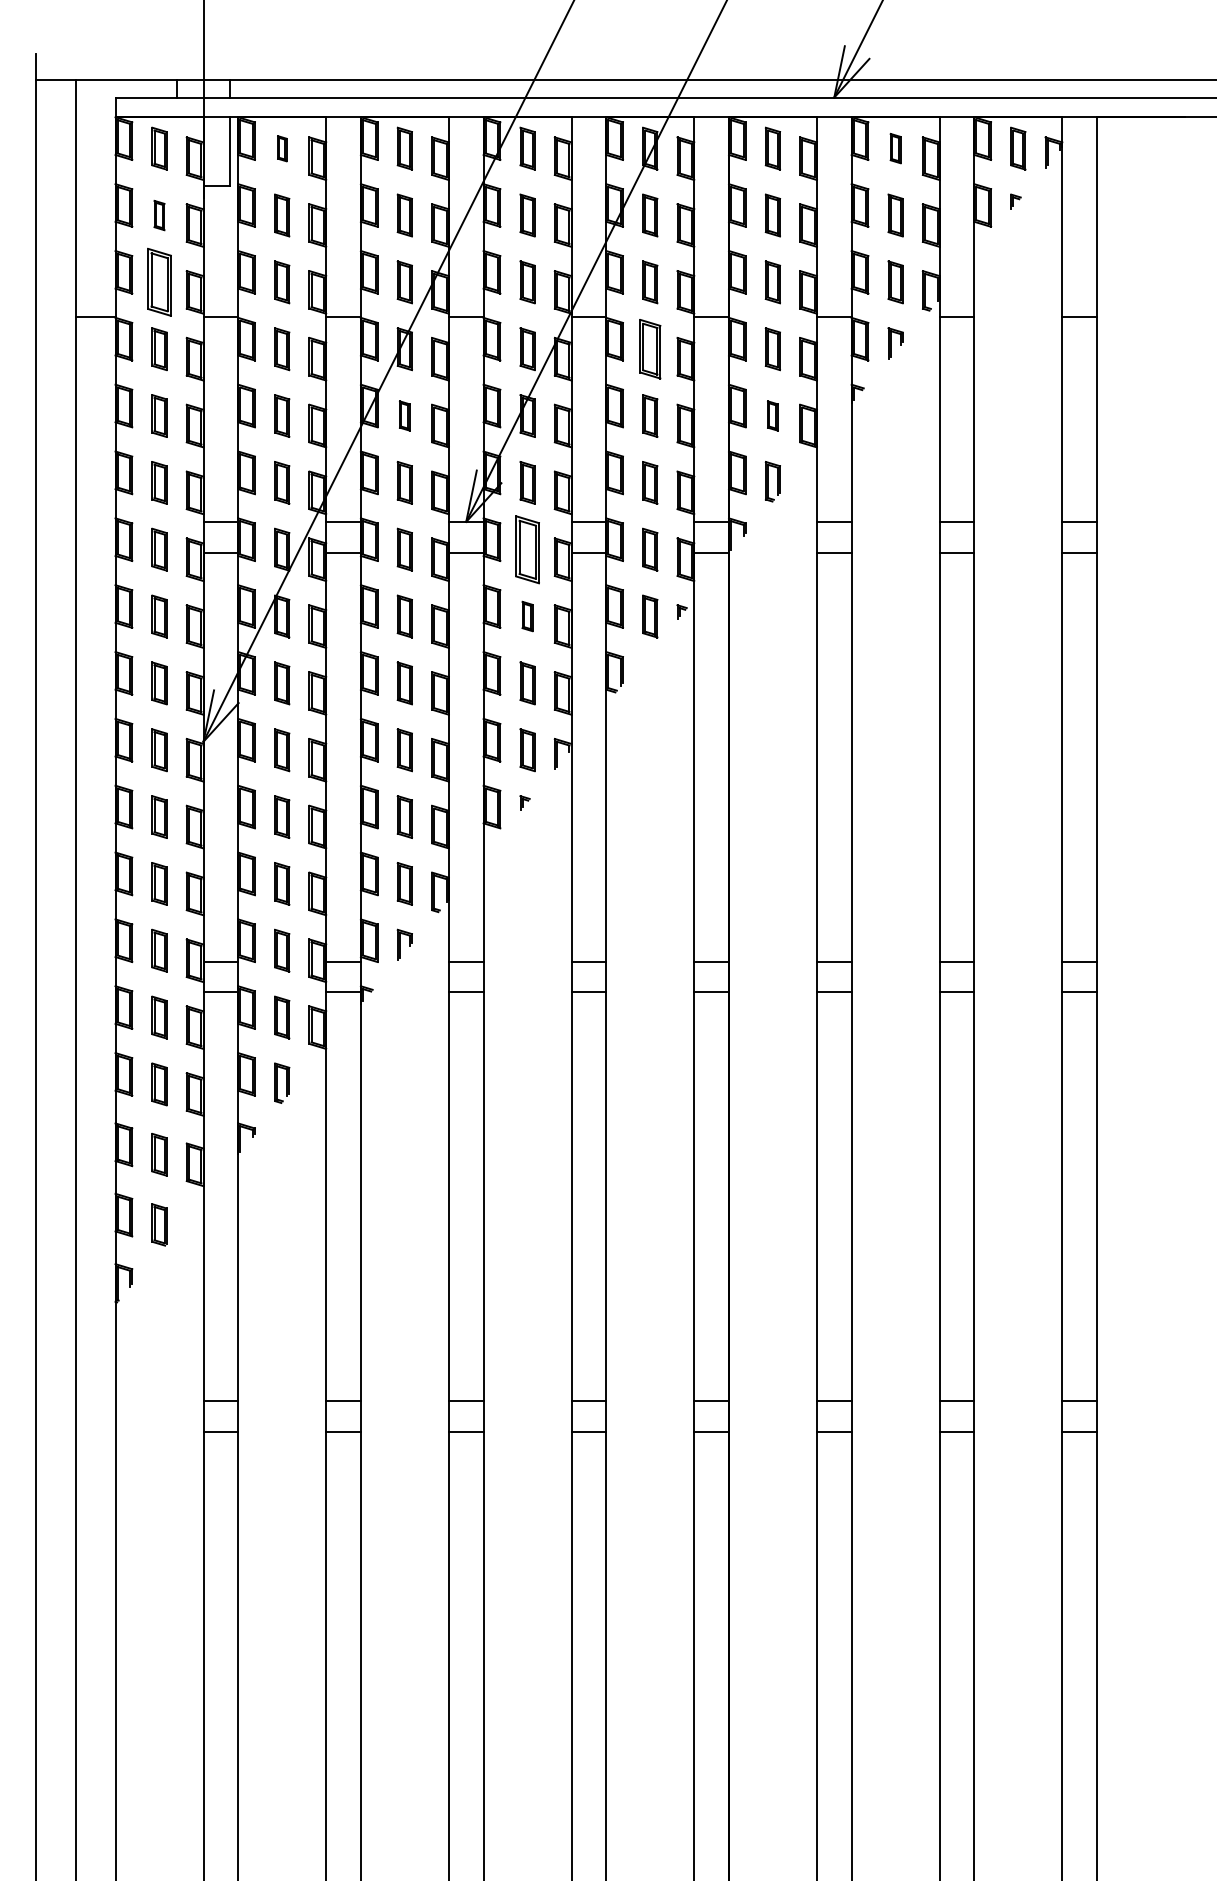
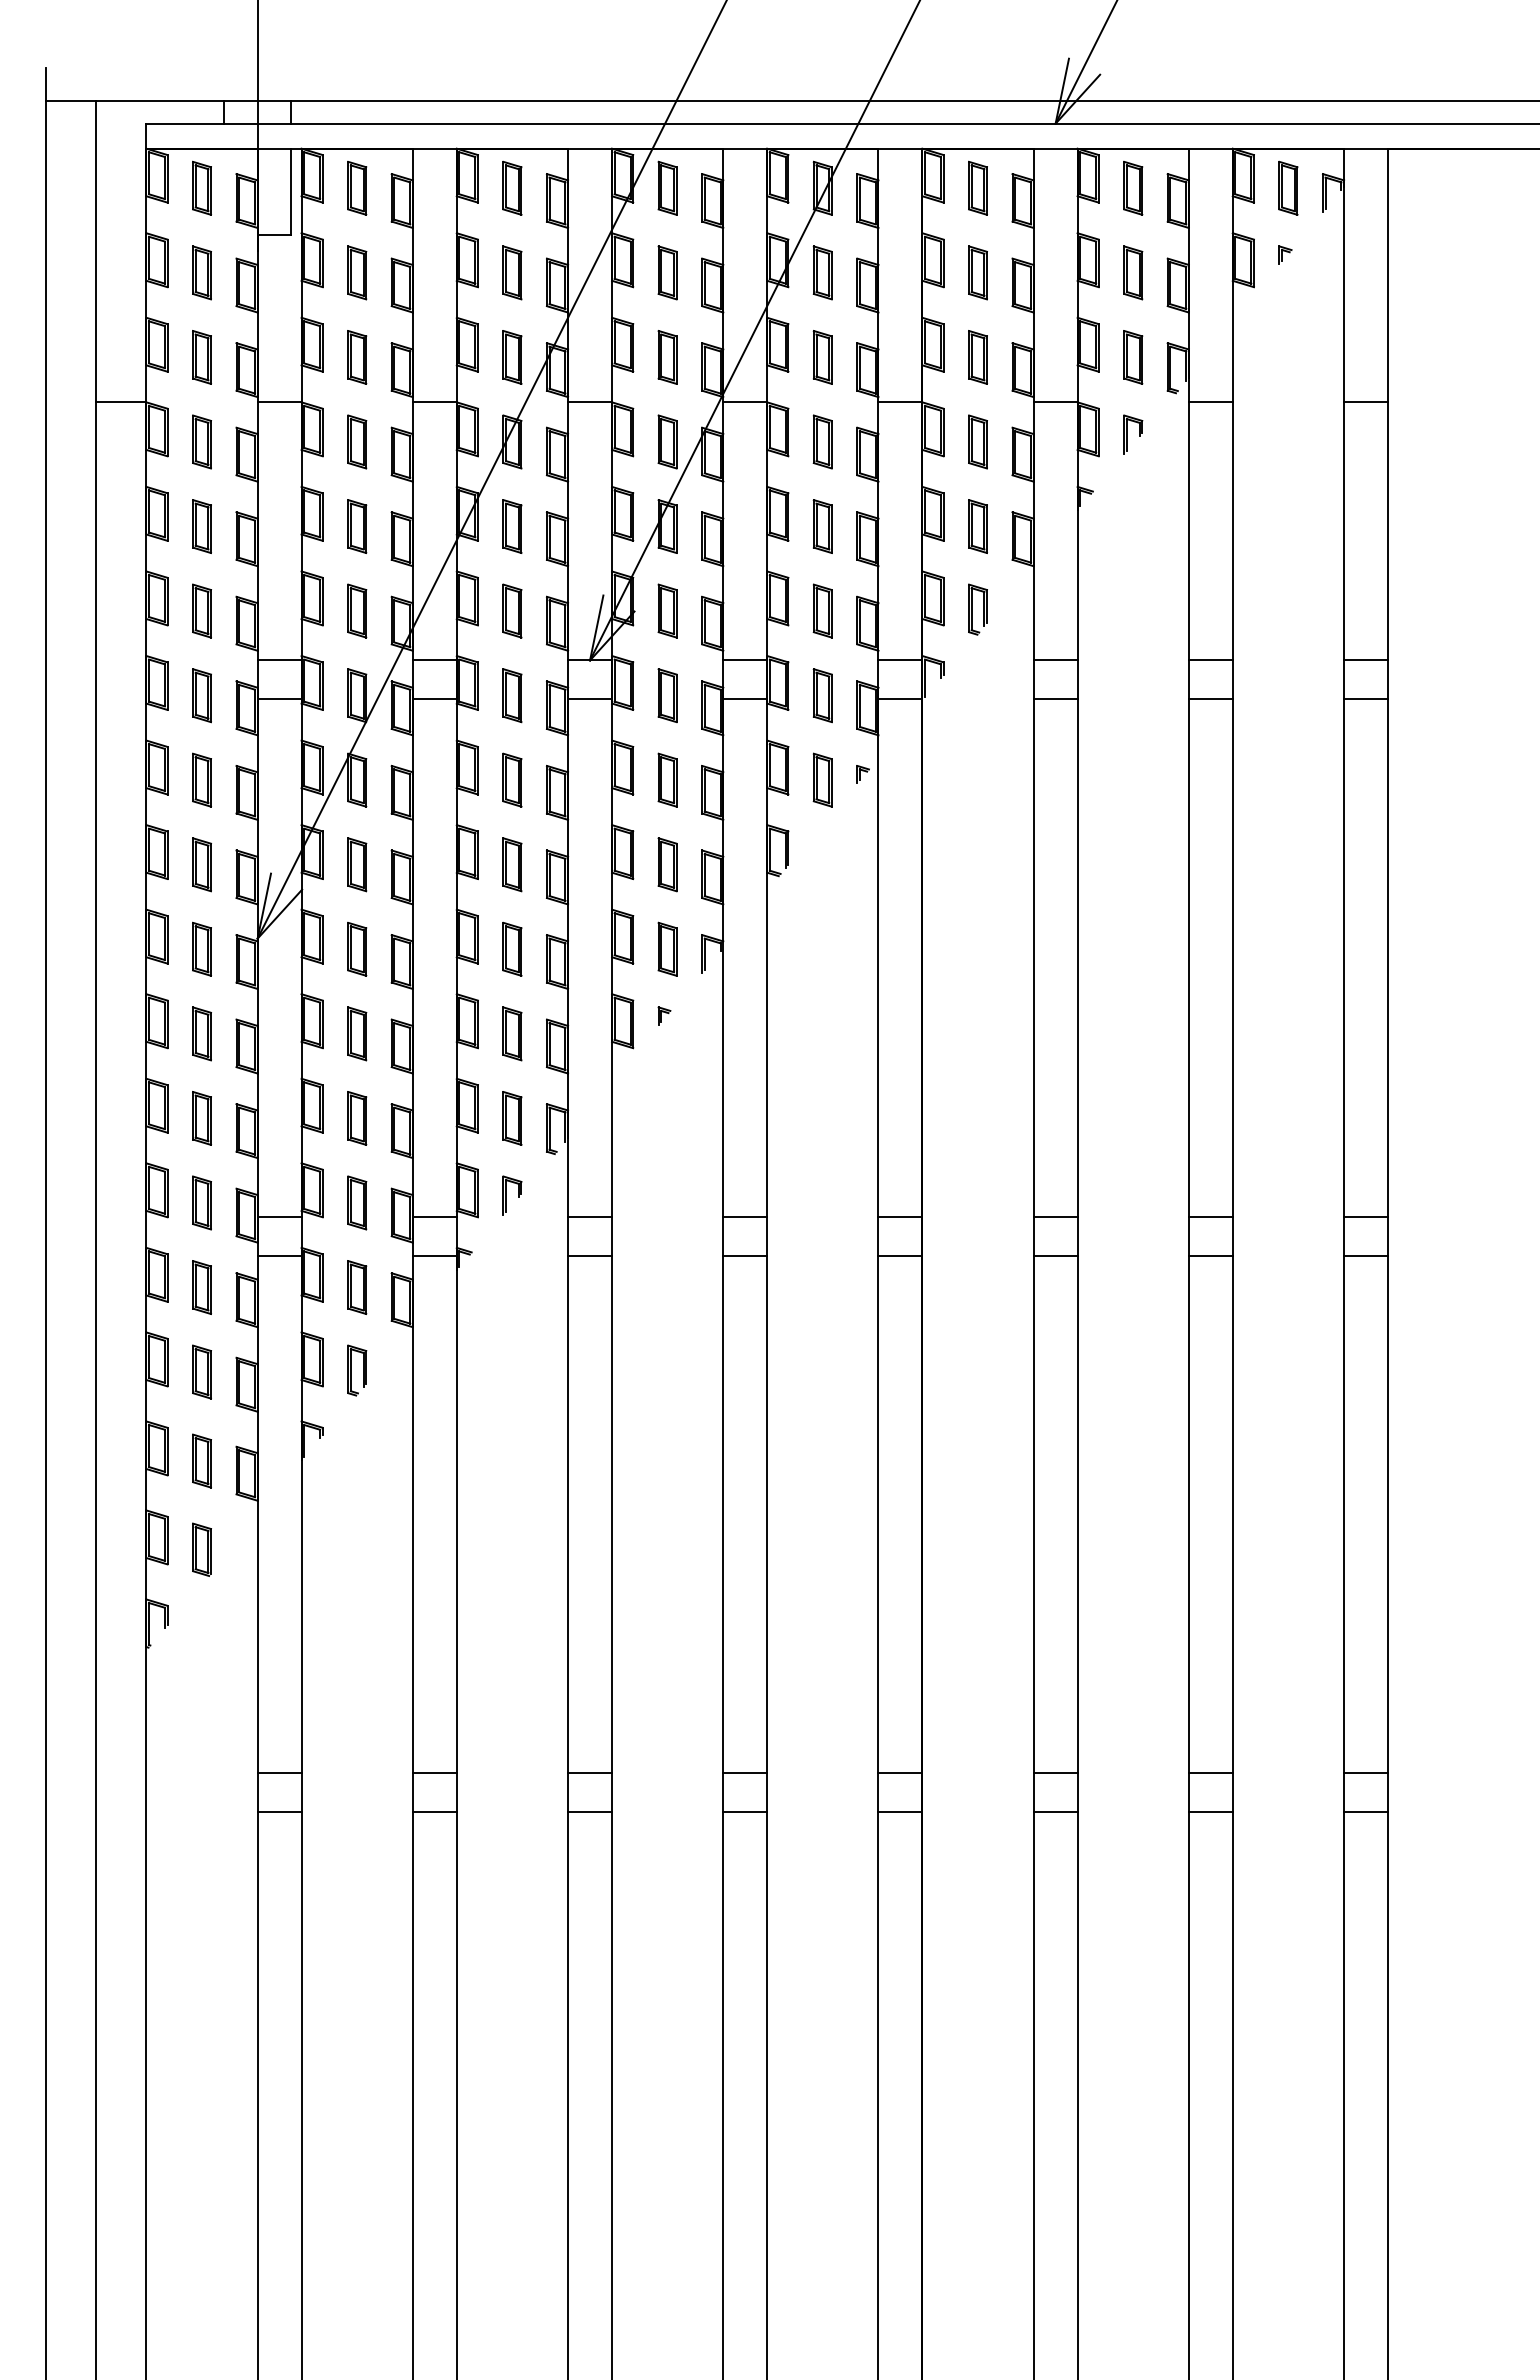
part: (282, 148) -> (357, 188), size x1.67
part: (895, 148) -> (1133, 187), size x1.43
part: (159, 215) -> (201, 272), size x1.43
part: (159, 282) -> (201, 357), size x0.62
part: (650, 348) -> (822, 441), size x0.71
part: (404, 416) -> (512, 526), size x1.43
part: (772, 416) -> (977, 526), size x1.43
part: (527, 549) -> (667, 695), size x0.62
part: (527, 615) -> (667, 779), size x1.43

